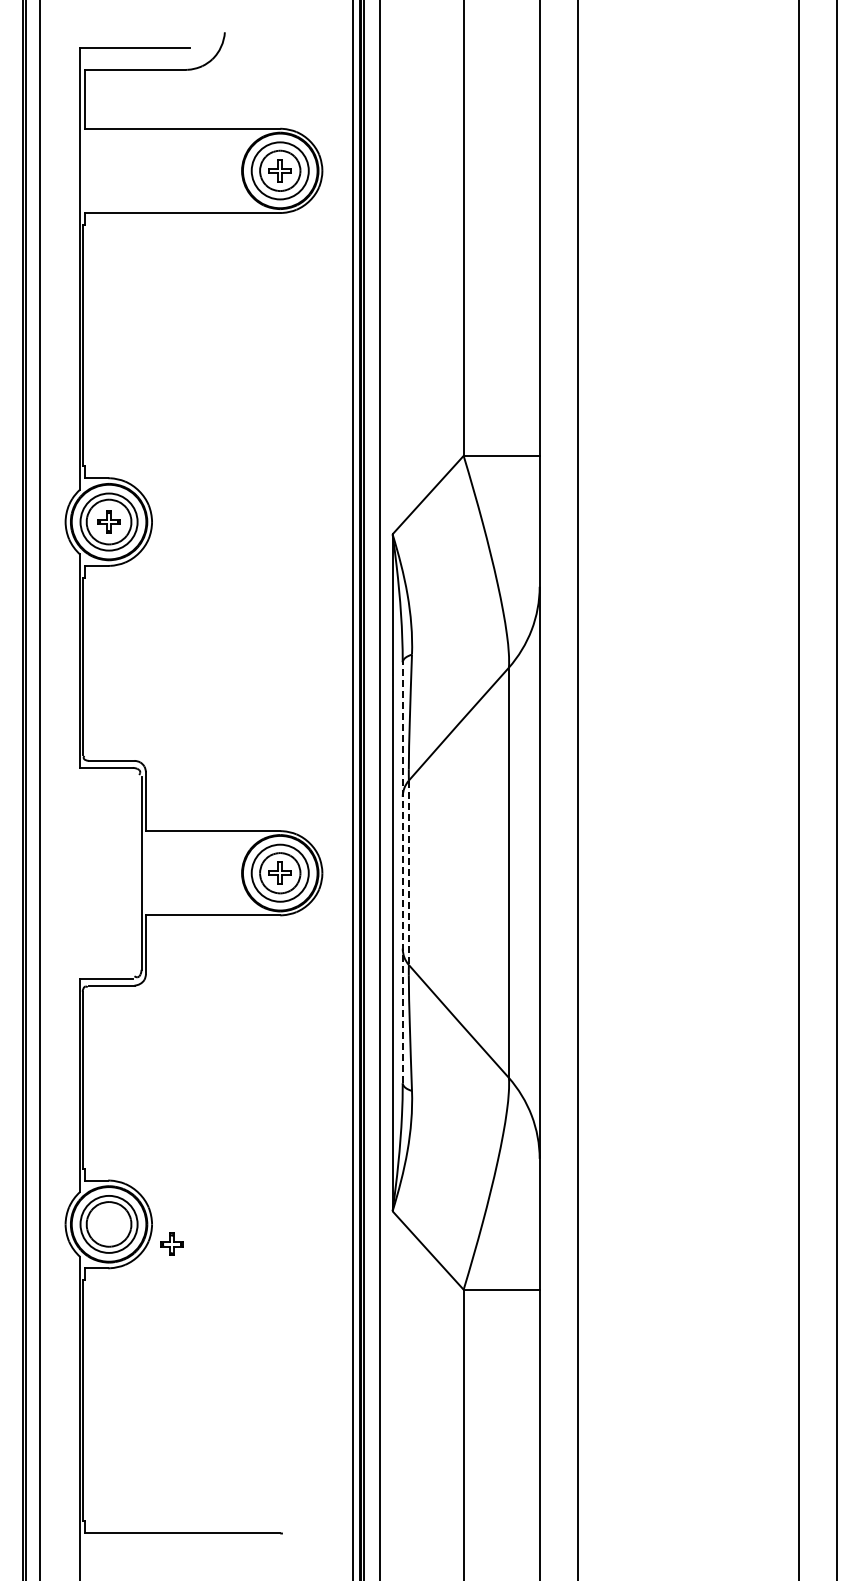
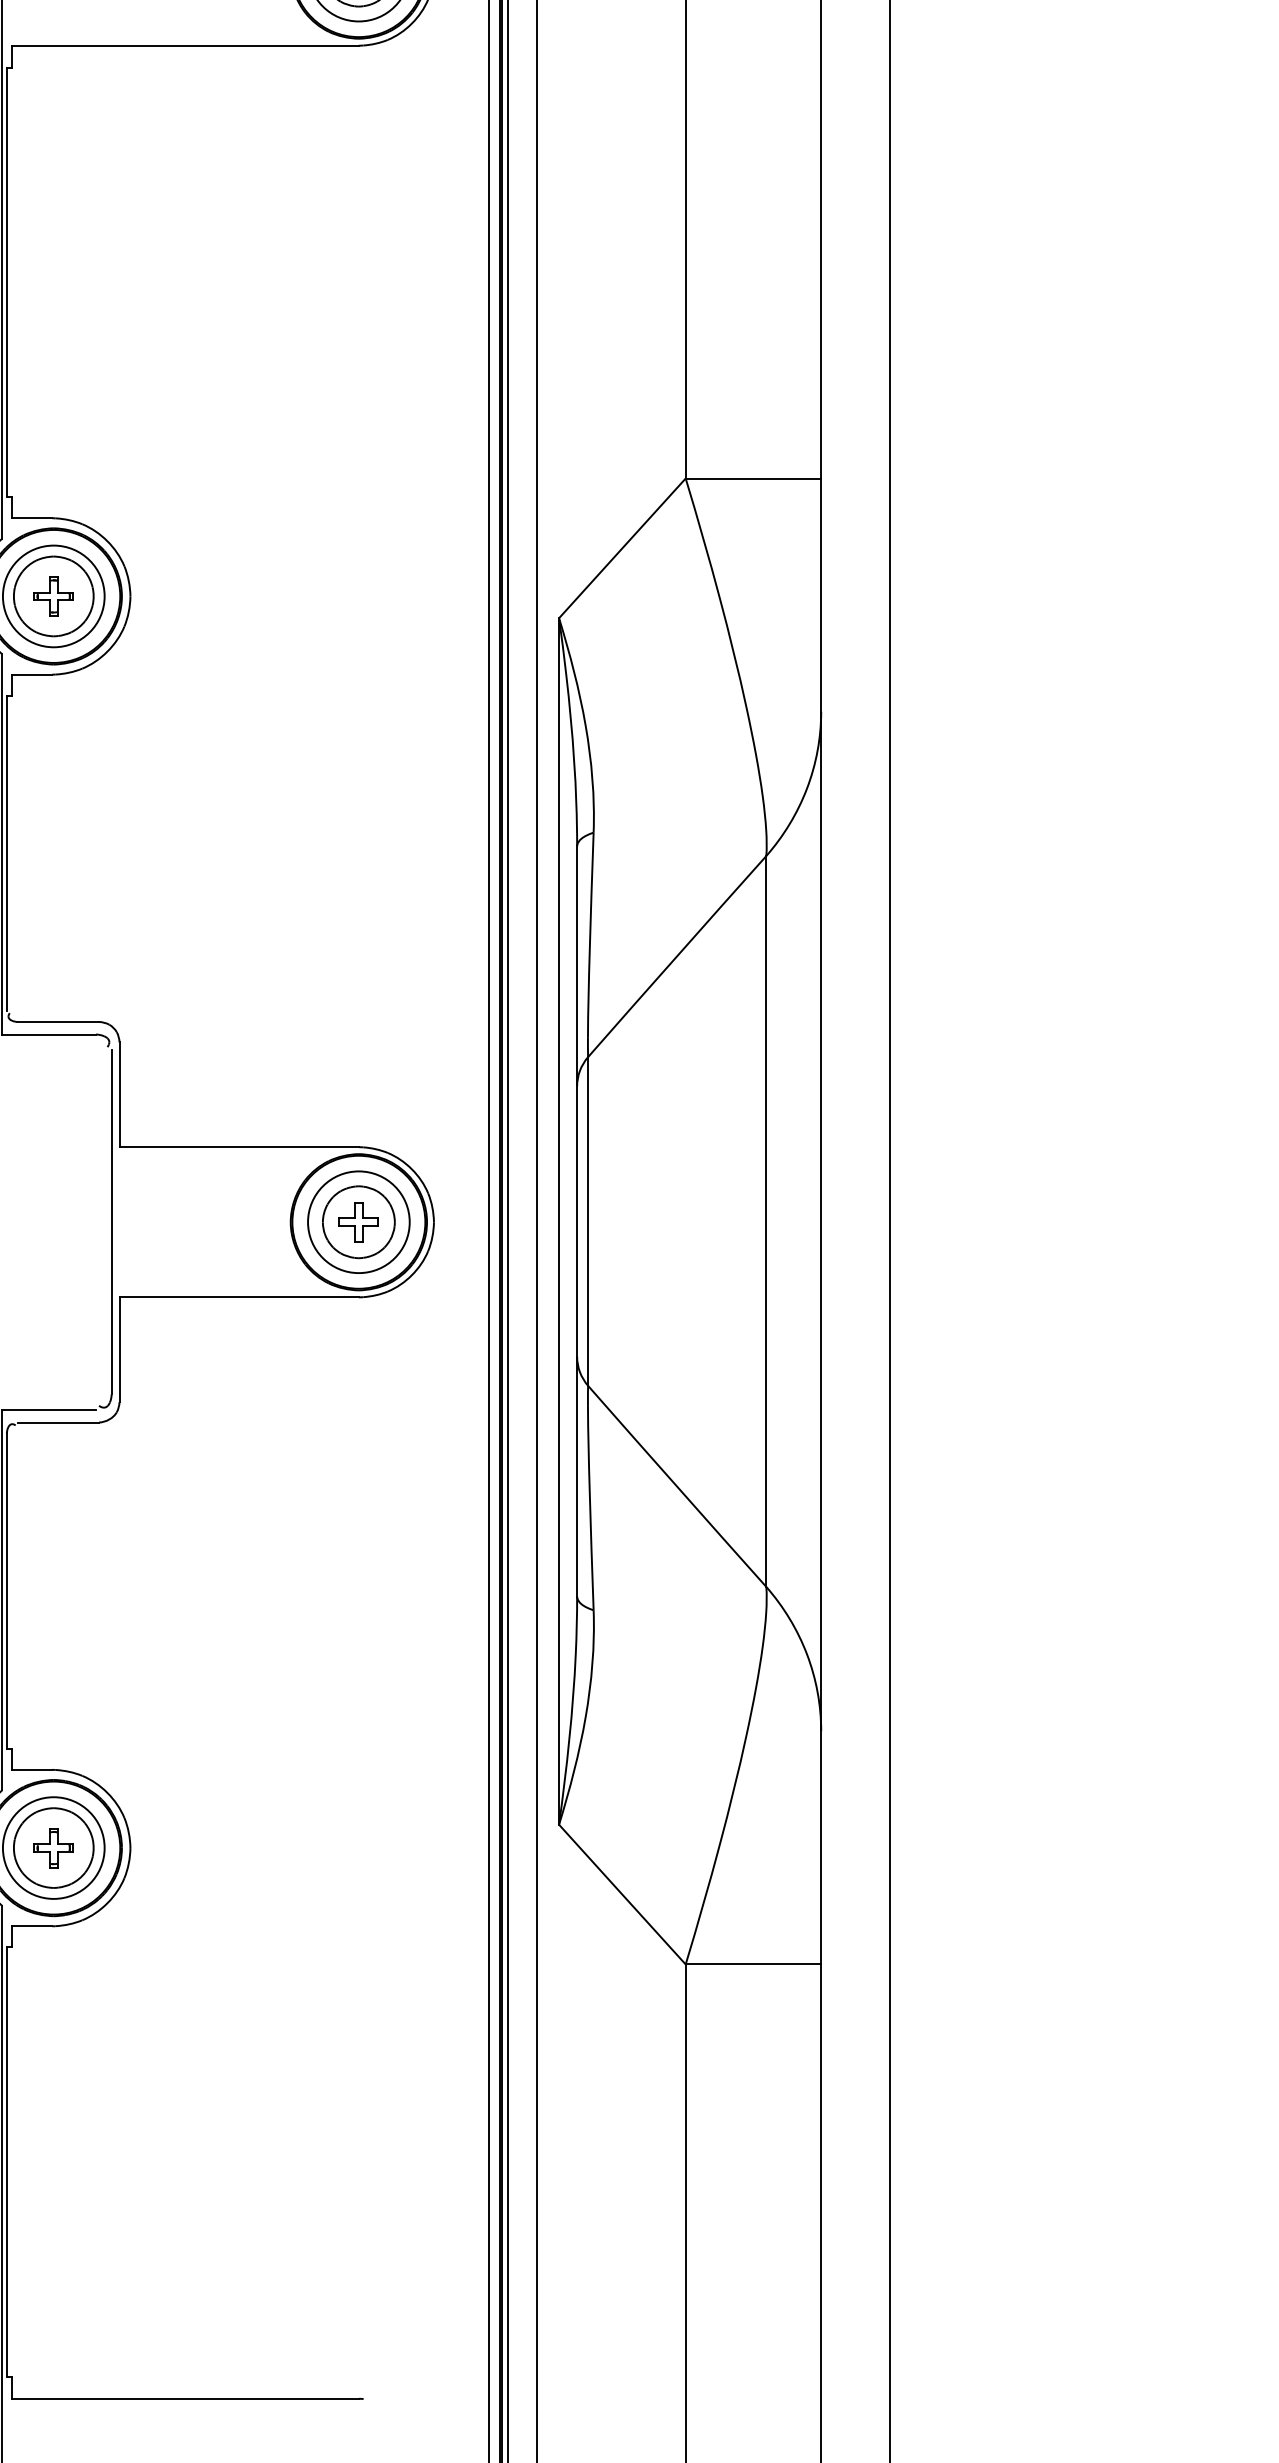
line: (402, 872) -> (576, 1220), dashed -> solid
line: (408, 873) -> (587, 1222), dashed -> solid
part: (171, 1243) -> (52, 1846), moved

